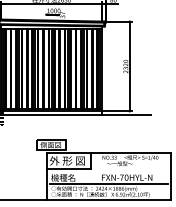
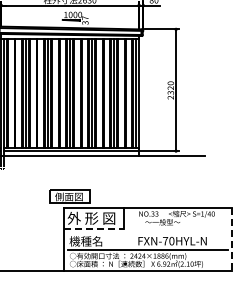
line: (69, 168) -> (94, 228), solid -> dashed
line: (171, 176) -> (232, 239), solid -> dashed

